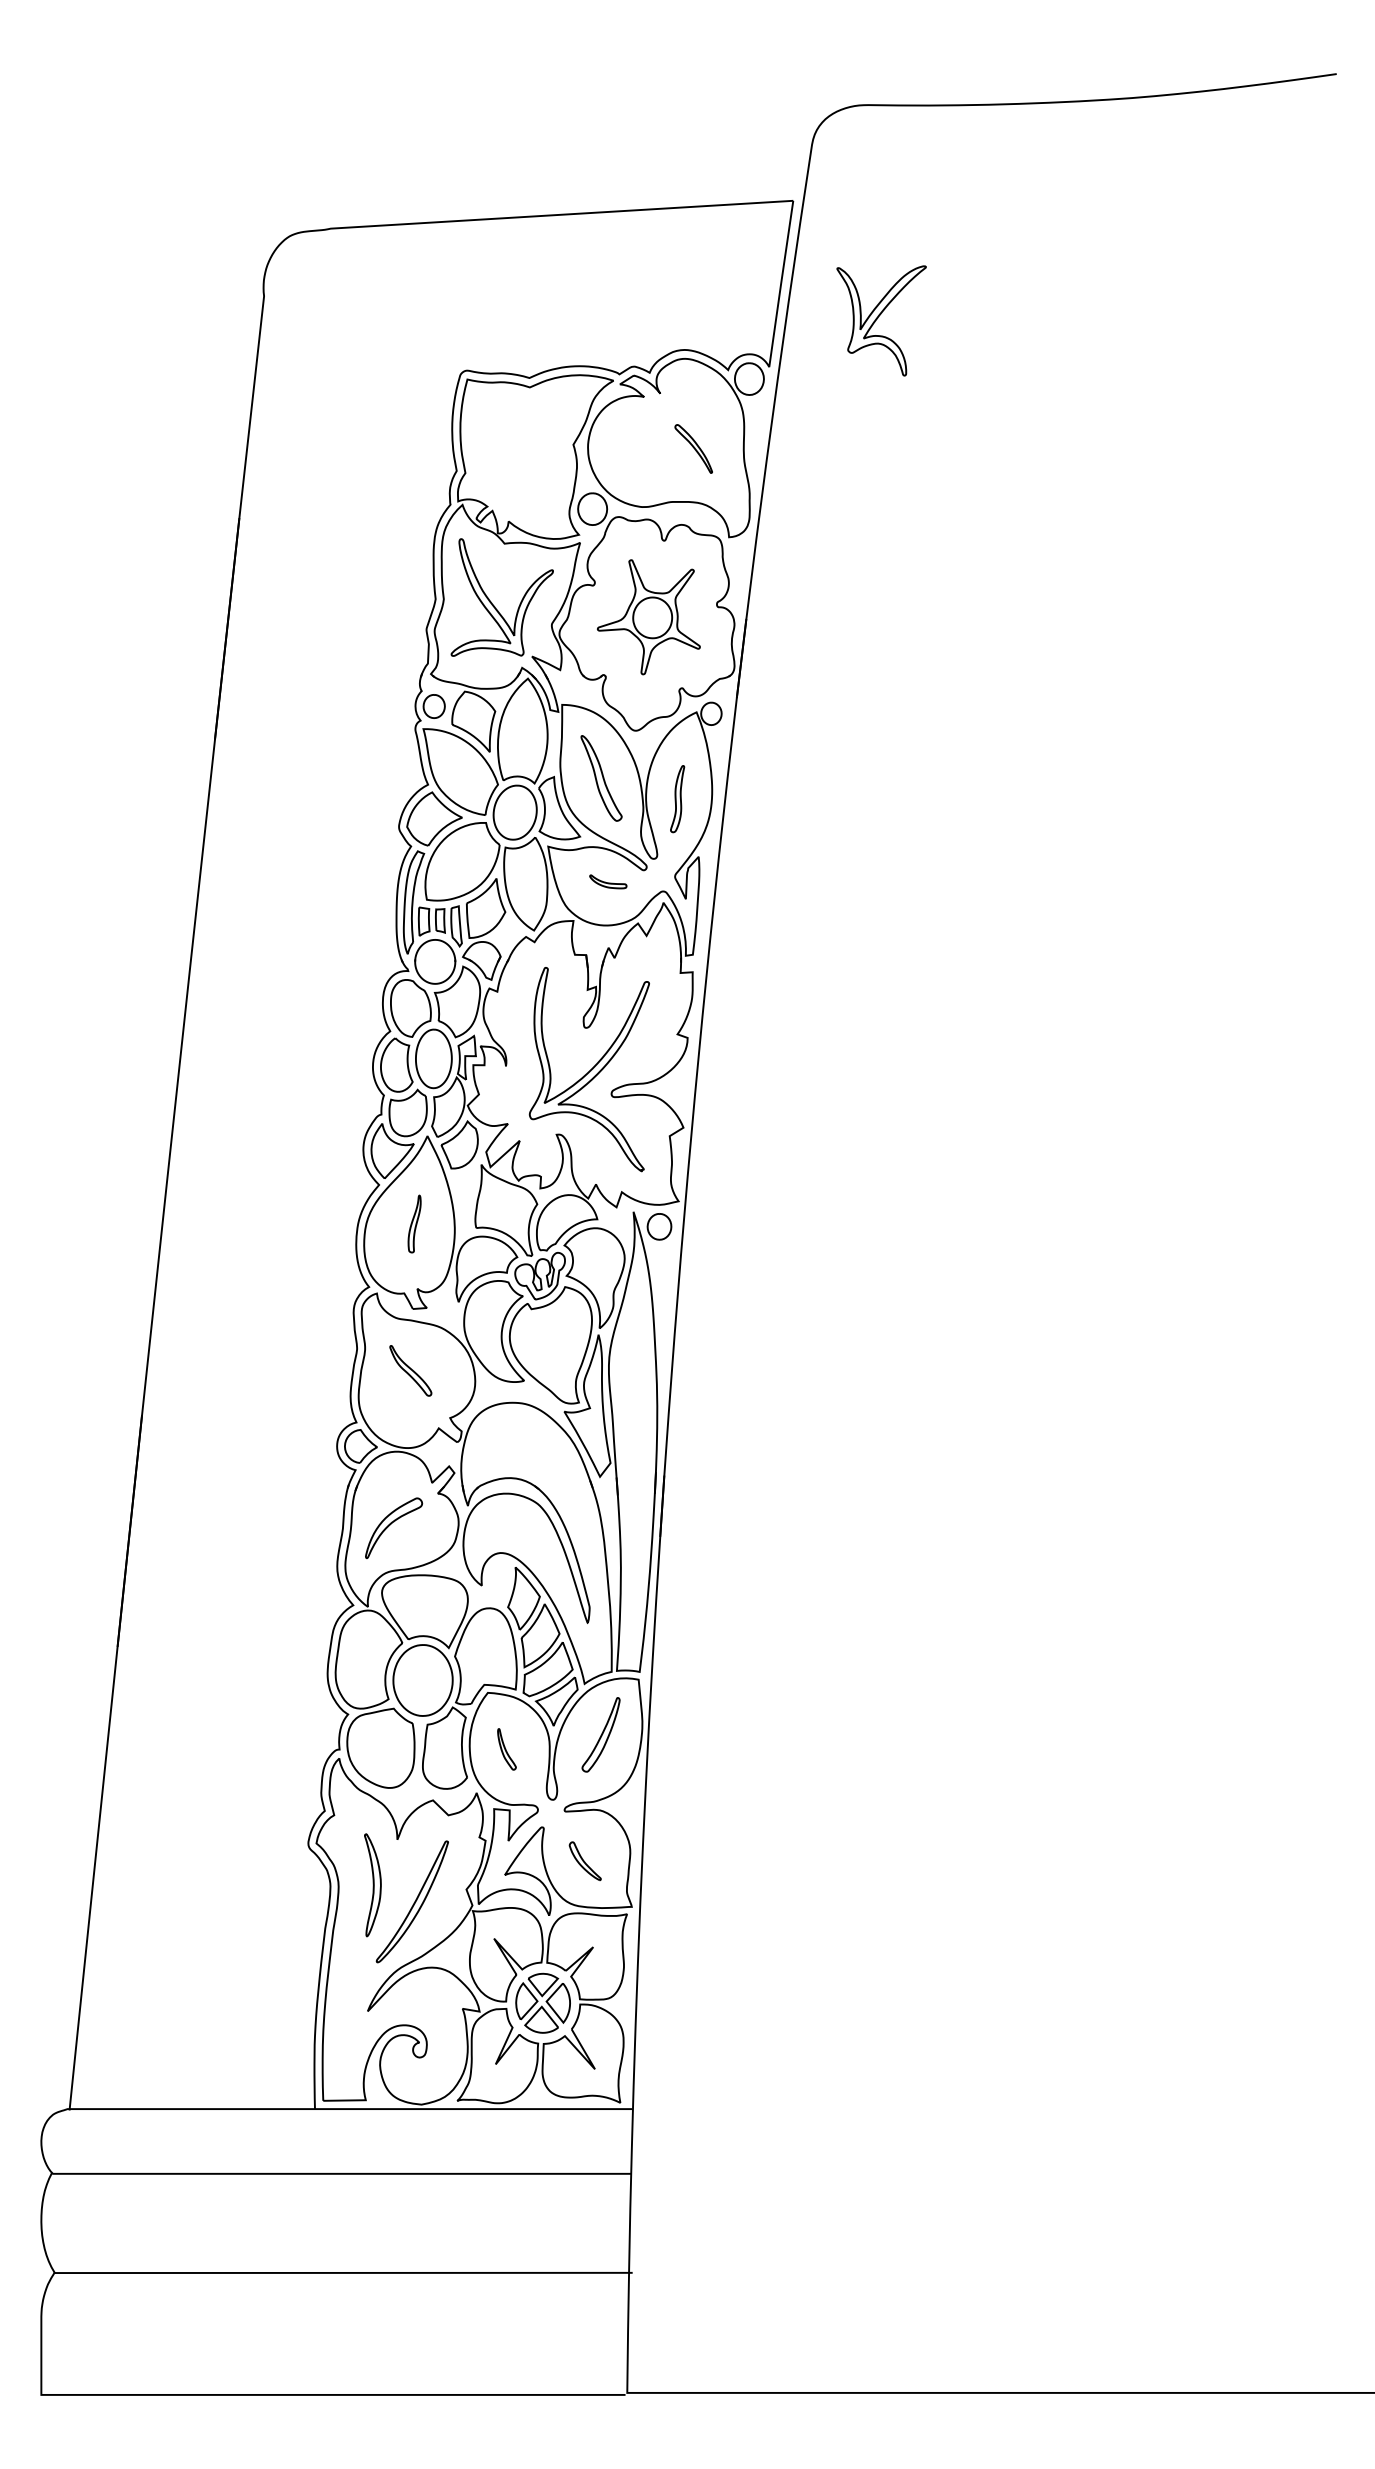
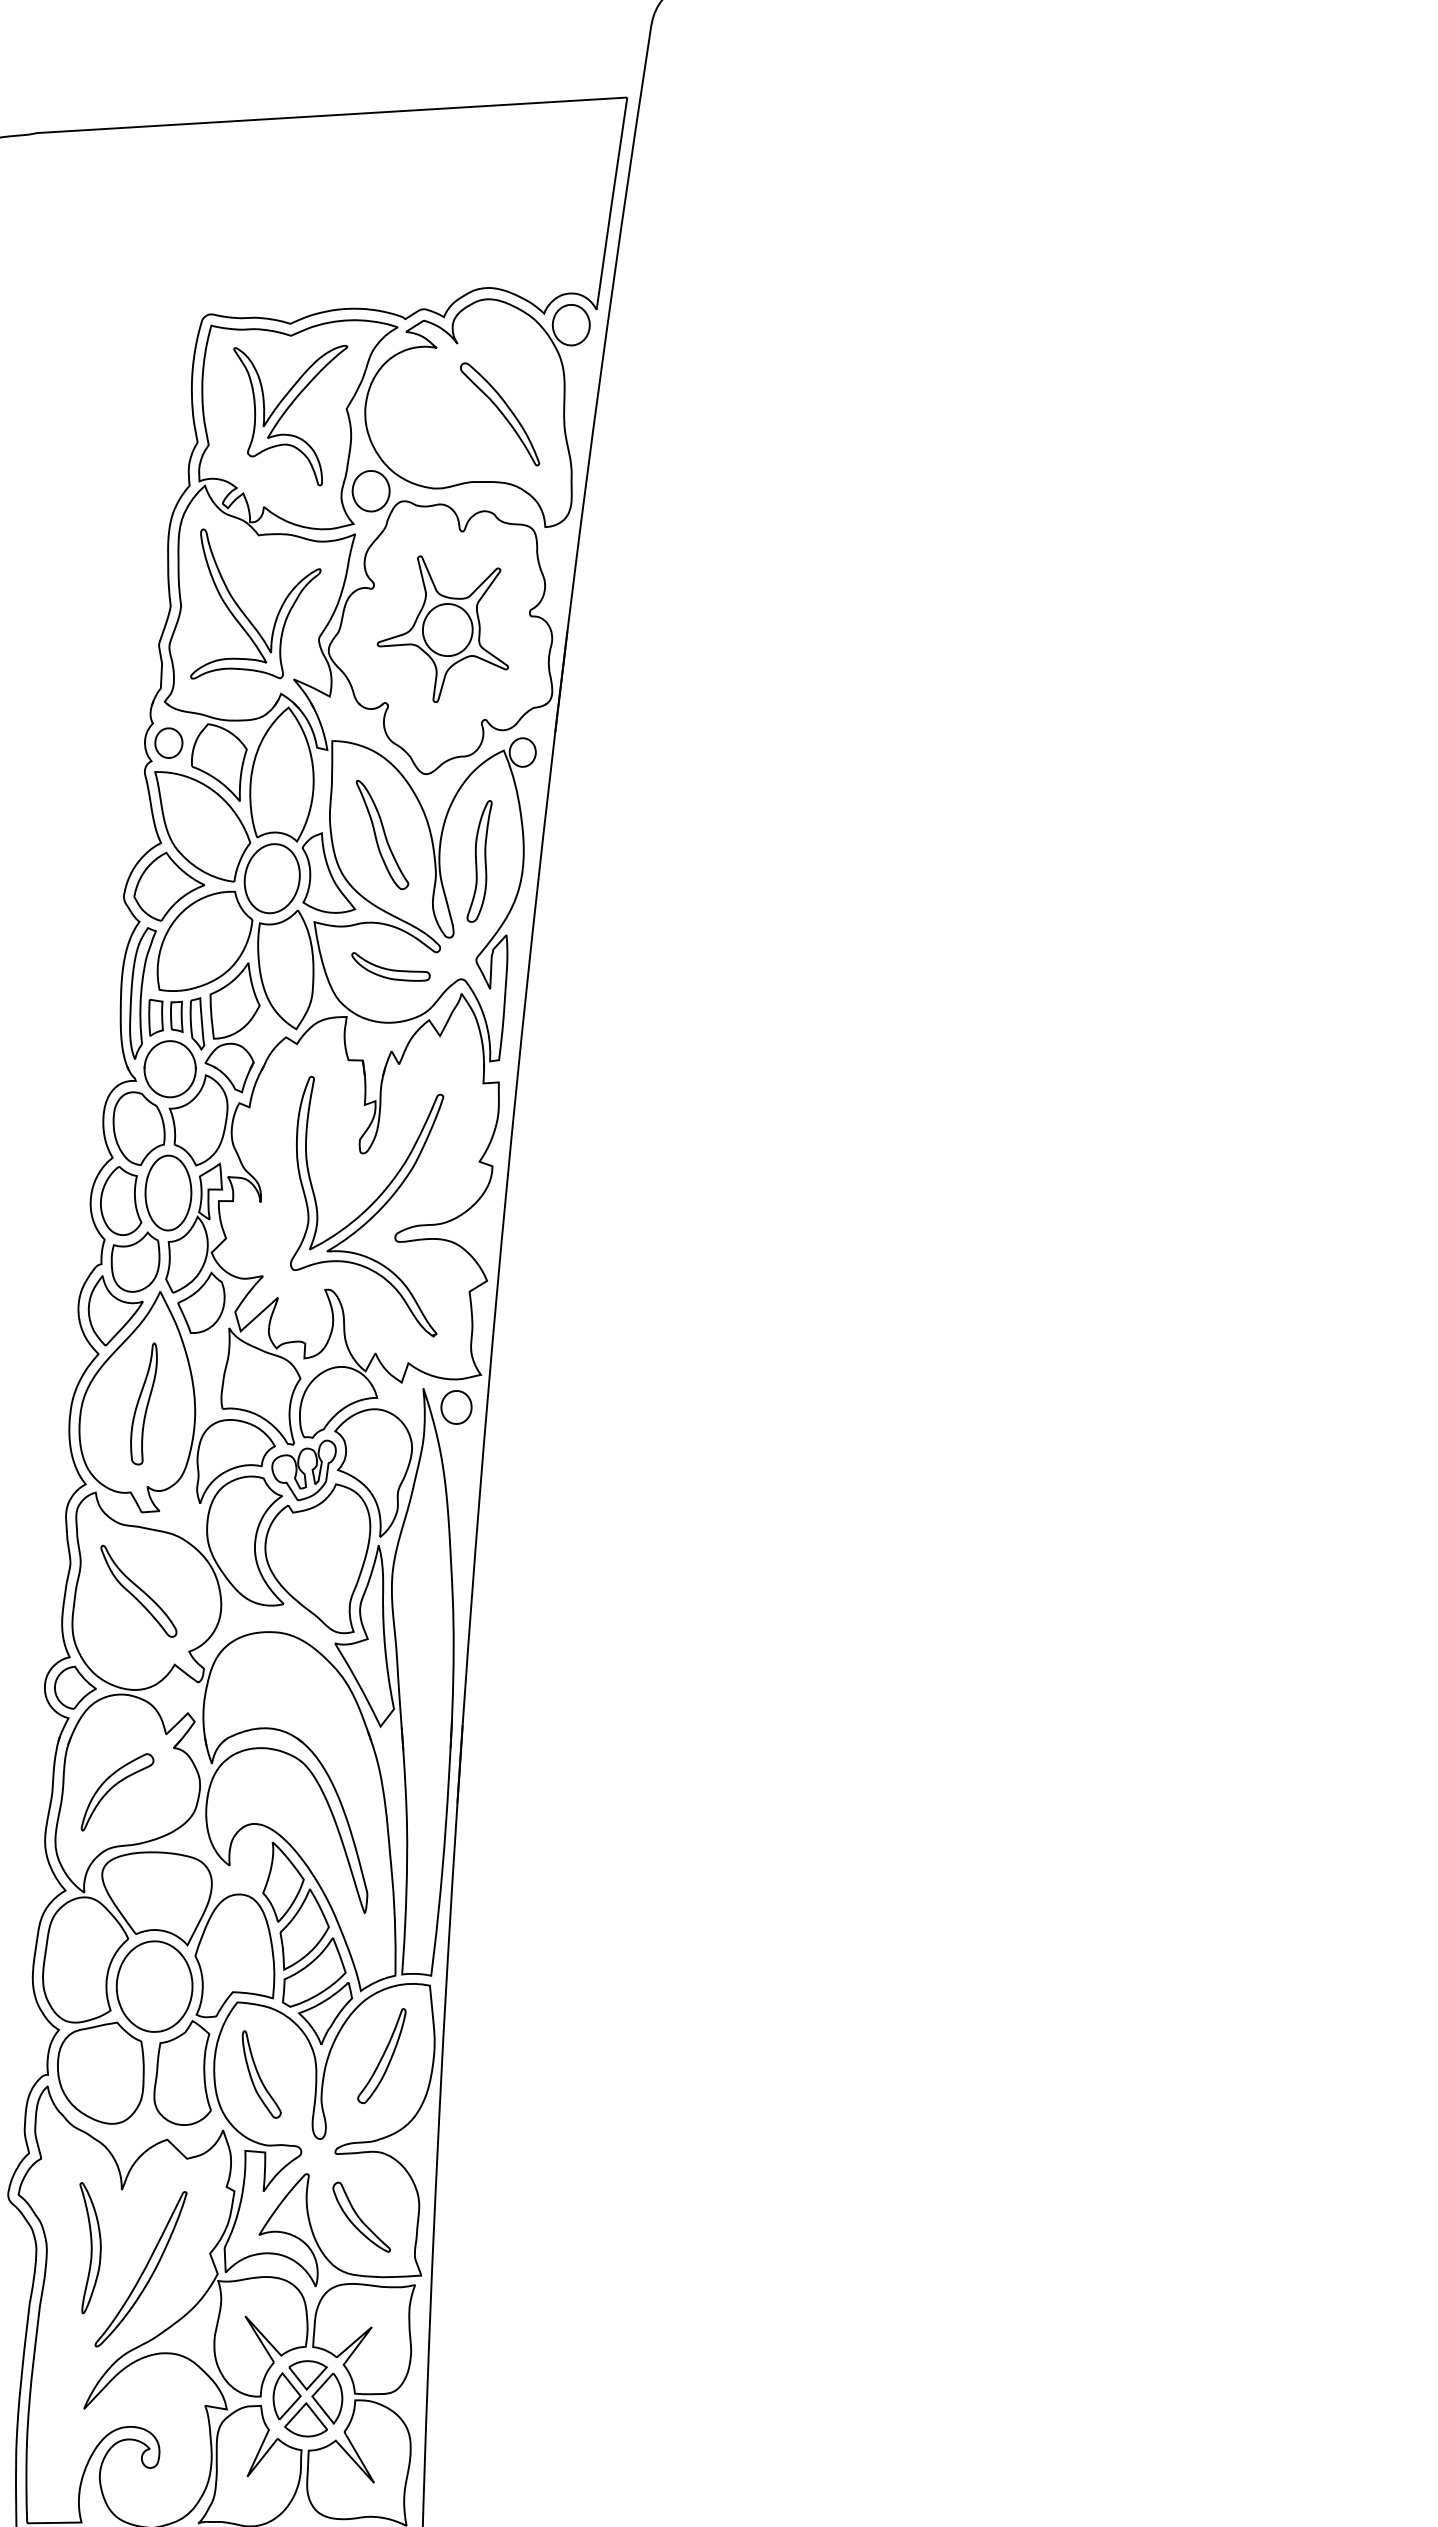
part: (881, 320) -> (290, 415), moved
part: (693, 448) -> (499, 413), size x1.67
part: (677, 798) -> (479, 860), size x1.43
part: (608, 881) -> (391, 966), size x1.67
part: (414, 1223) -> (143, 1403), size x1.67
part: (410, 1370) -> (138, 1590), size x1.43
part: (506, 1749) -> (261, 2074), size x1.67
part: (585, 1861) -> (362, 2217), size x1.43

